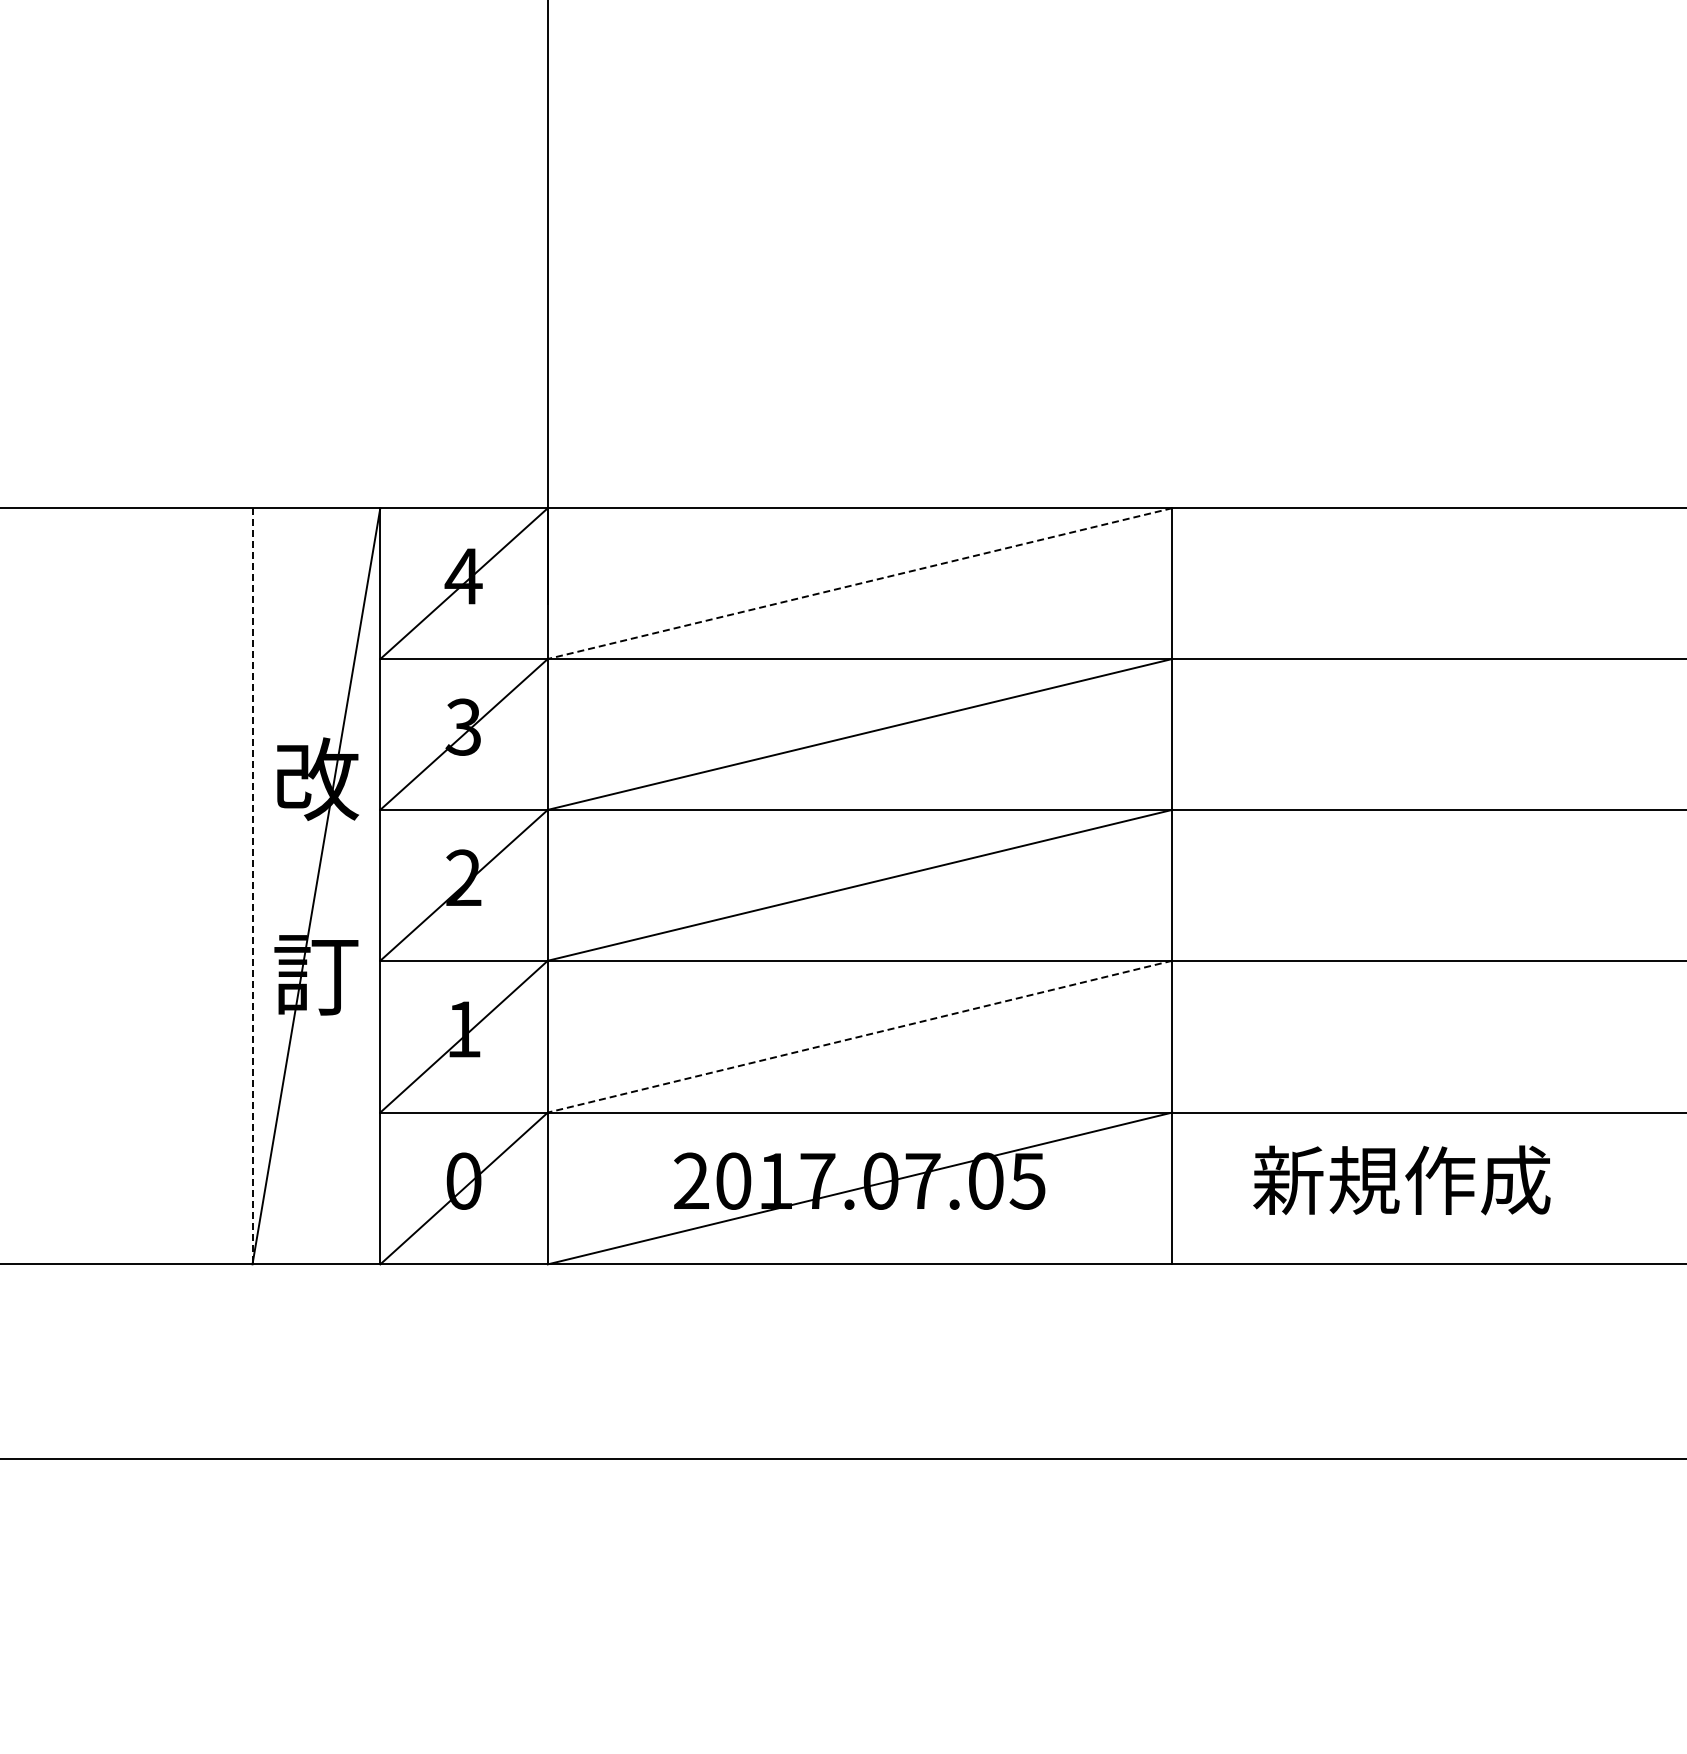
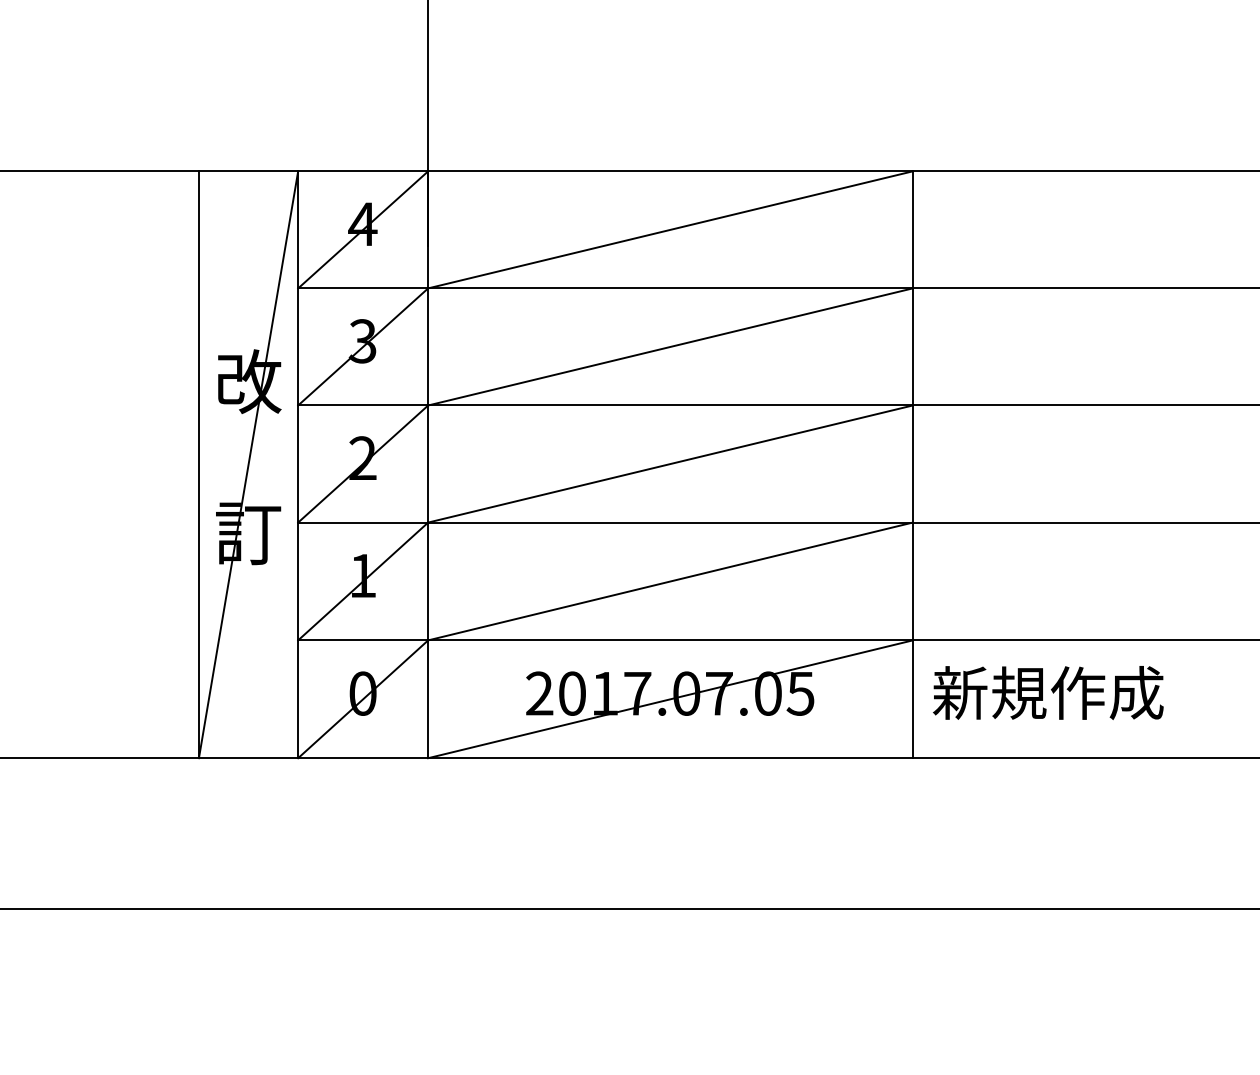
line: (859, 583) -> (670, 229), dashed -> solid
line: (252, 886) -> (198, 464), dashed -> solid
line: (859, 1036) -> (670, 581), dashed -> solid
text: (1401, 1180) -> (1048, 693), moved

